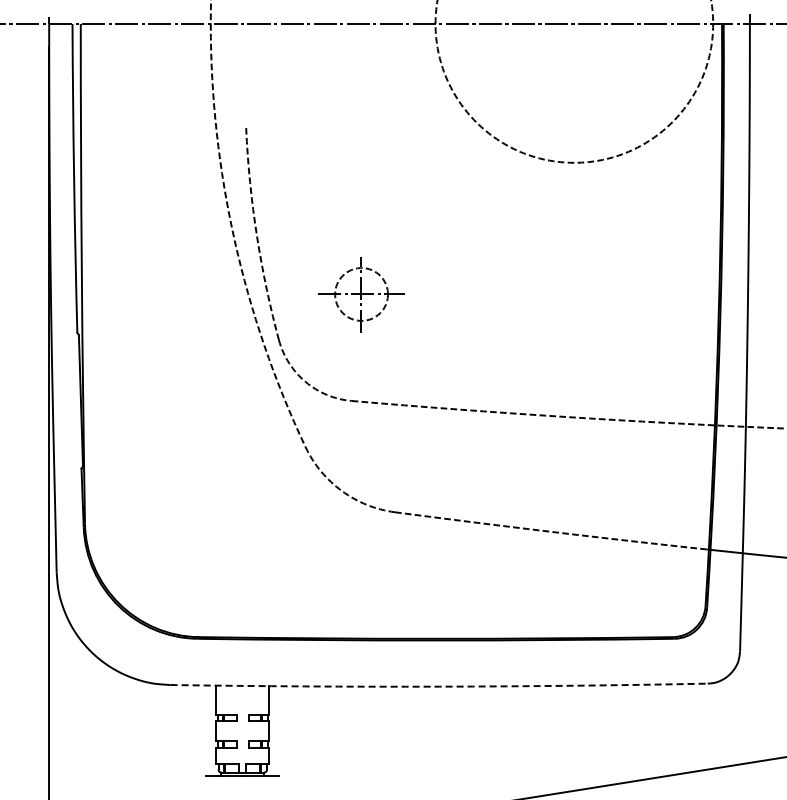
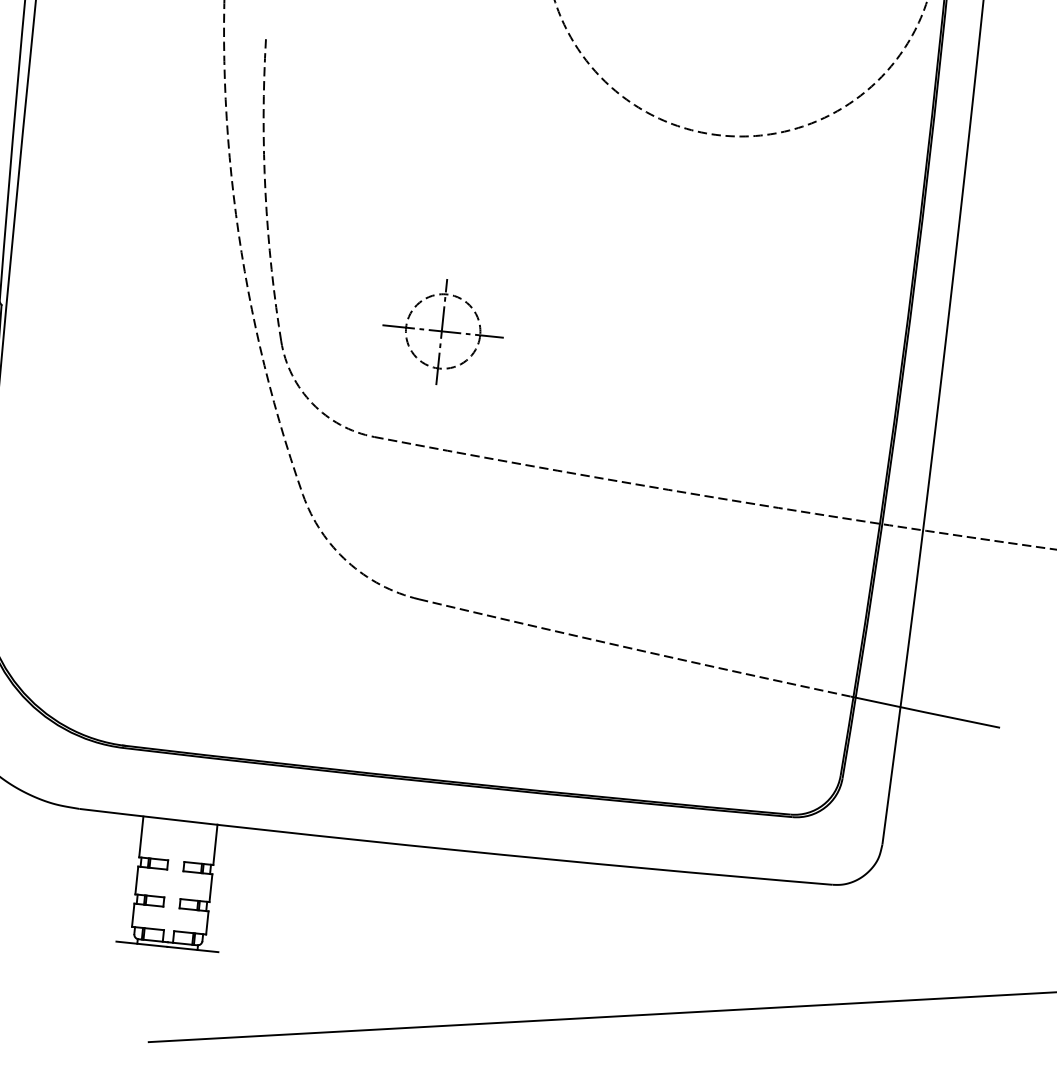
part: (361, 294) -> (443, 331), moved
arc: (439, 686) -> (456, 849), dashed -> solid

